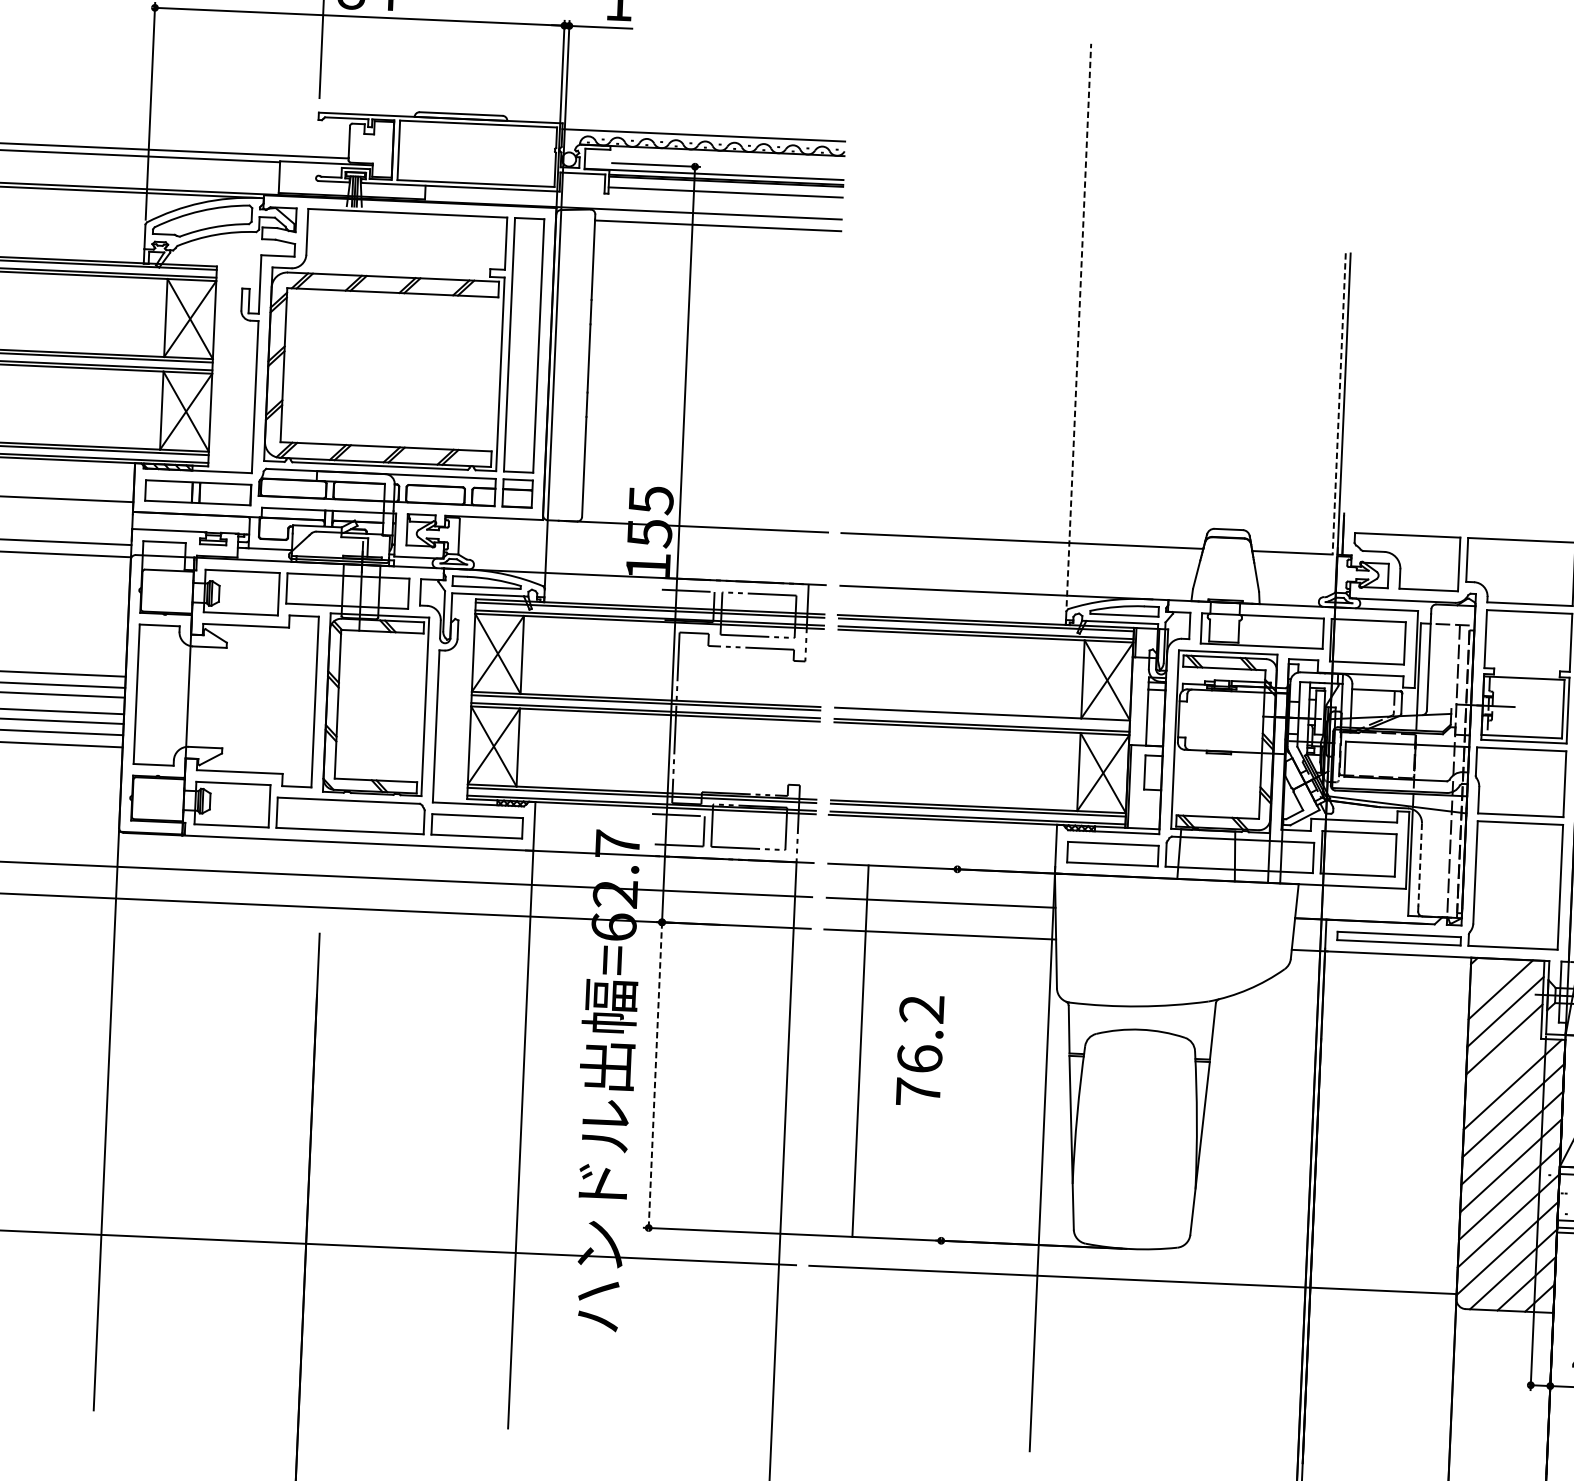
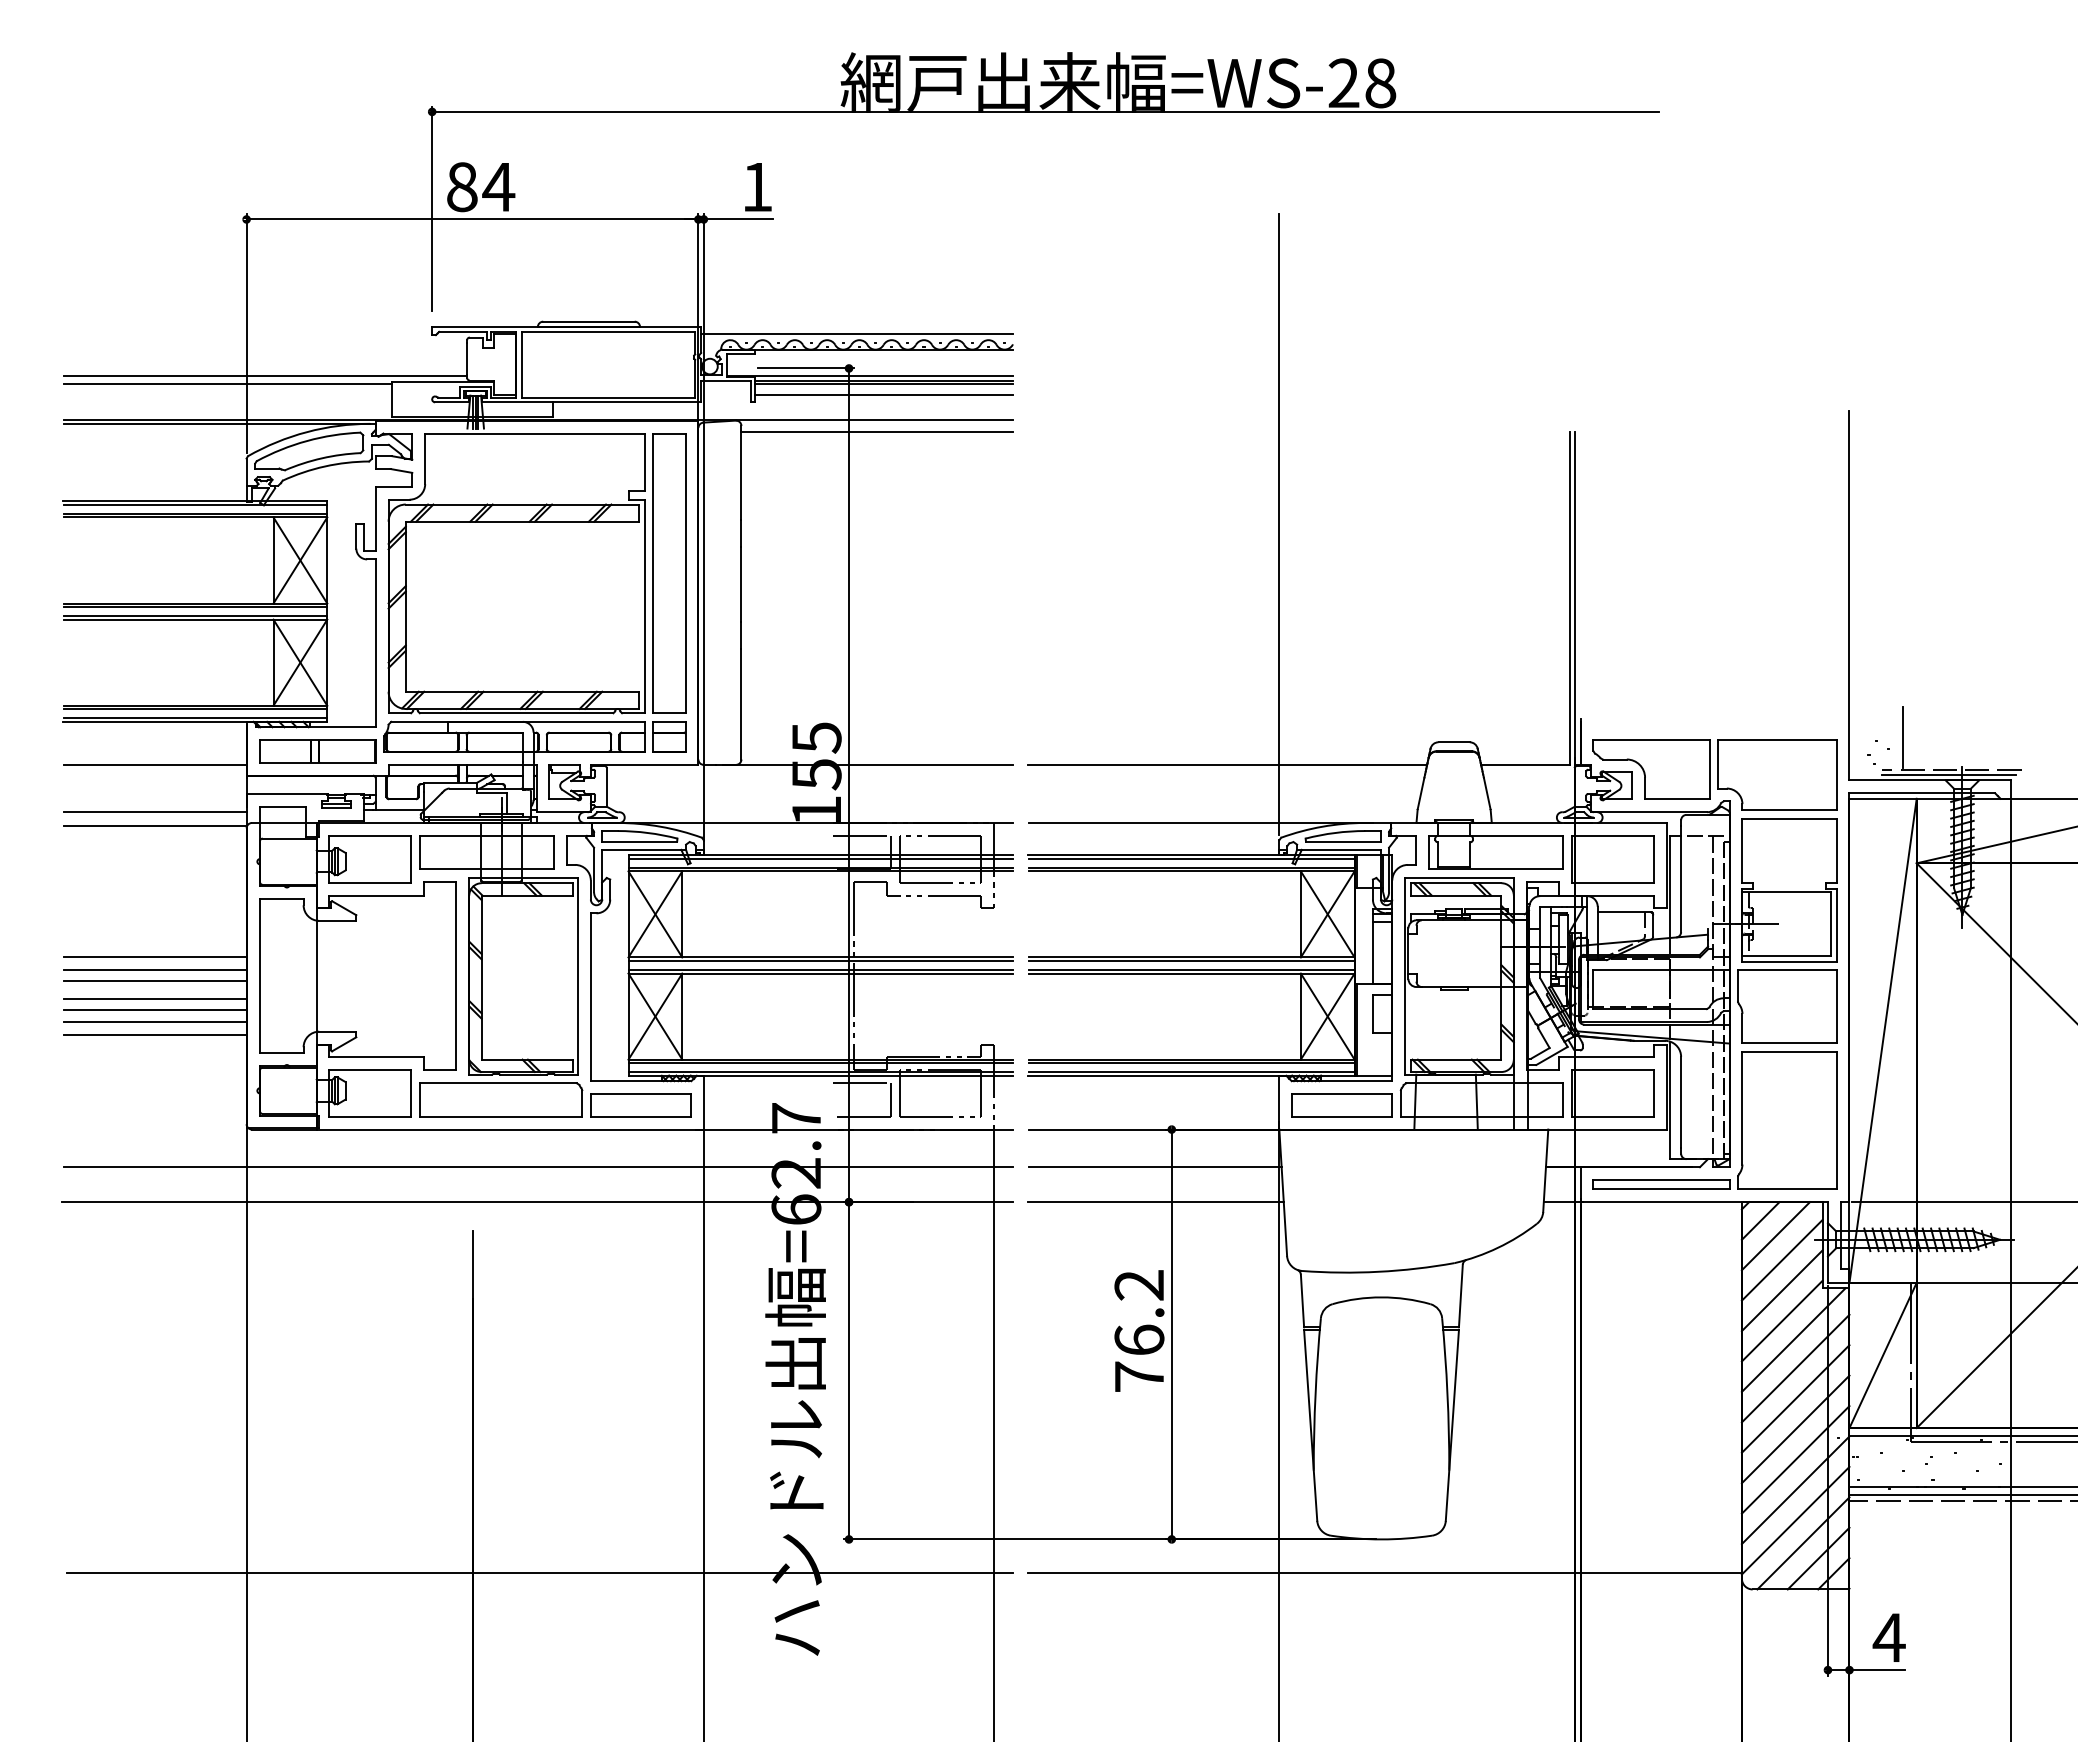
line: (1079, 325) -> (1279, 524), dashed -> solid
line: (1338, 404) -> (1569, 599), dashed -> solid
line: (981, 717) -> (1191, 961), added
line: (1420, 864) -> (1681, 1102), dashed -> solid
line: (1487, 975) -> (1760, 1220), added
line: (860, 1051) -> (1171, 1334), moved
line: (1502, 1066) -> (1781, 1320), added
line: (655, 1074) -> (849, 1370), dashed -> solid

